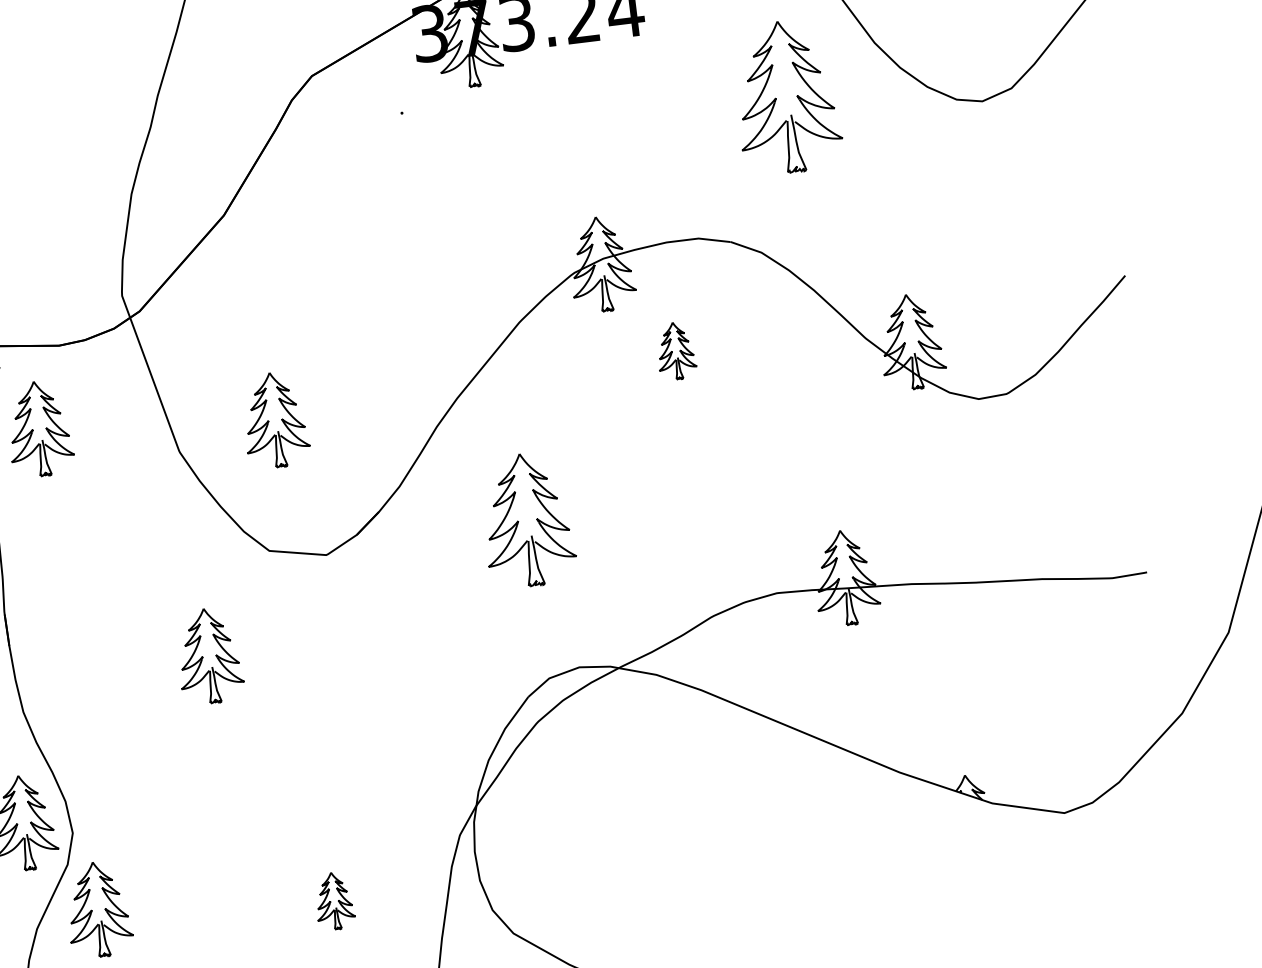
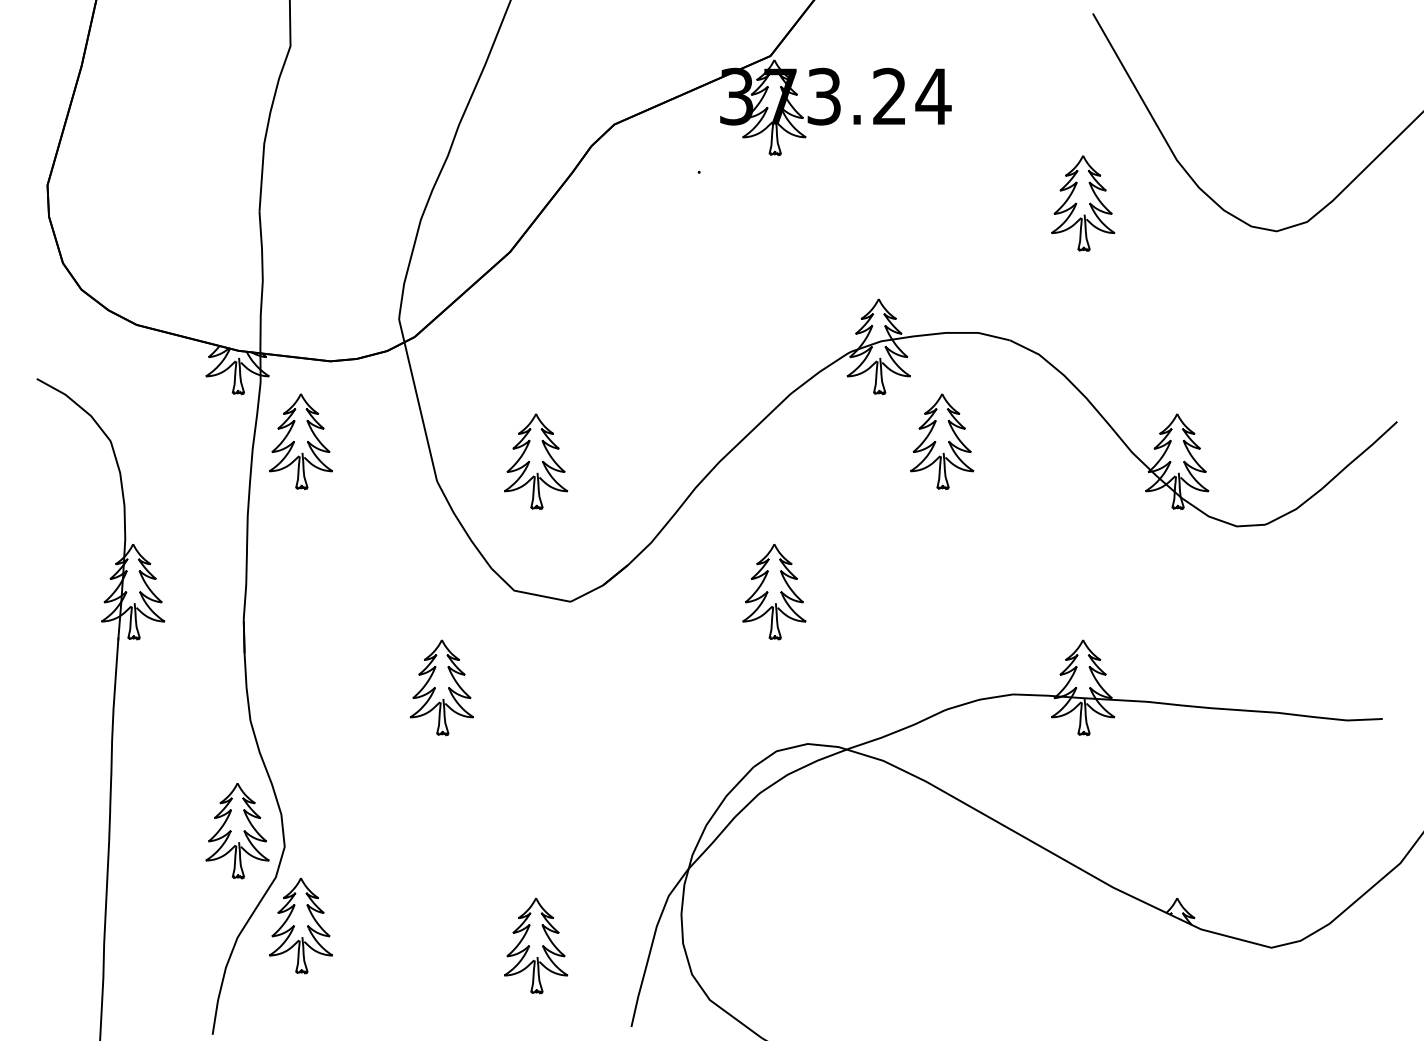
part: (787, 97) -> (1083, 203), size x0.62
part: (676, 350) -> (942, 441), size x1.67
part: (527, 521) -> (774, 592), size x0.71
part: (334, 901) -> (536, 946), size x1.67

